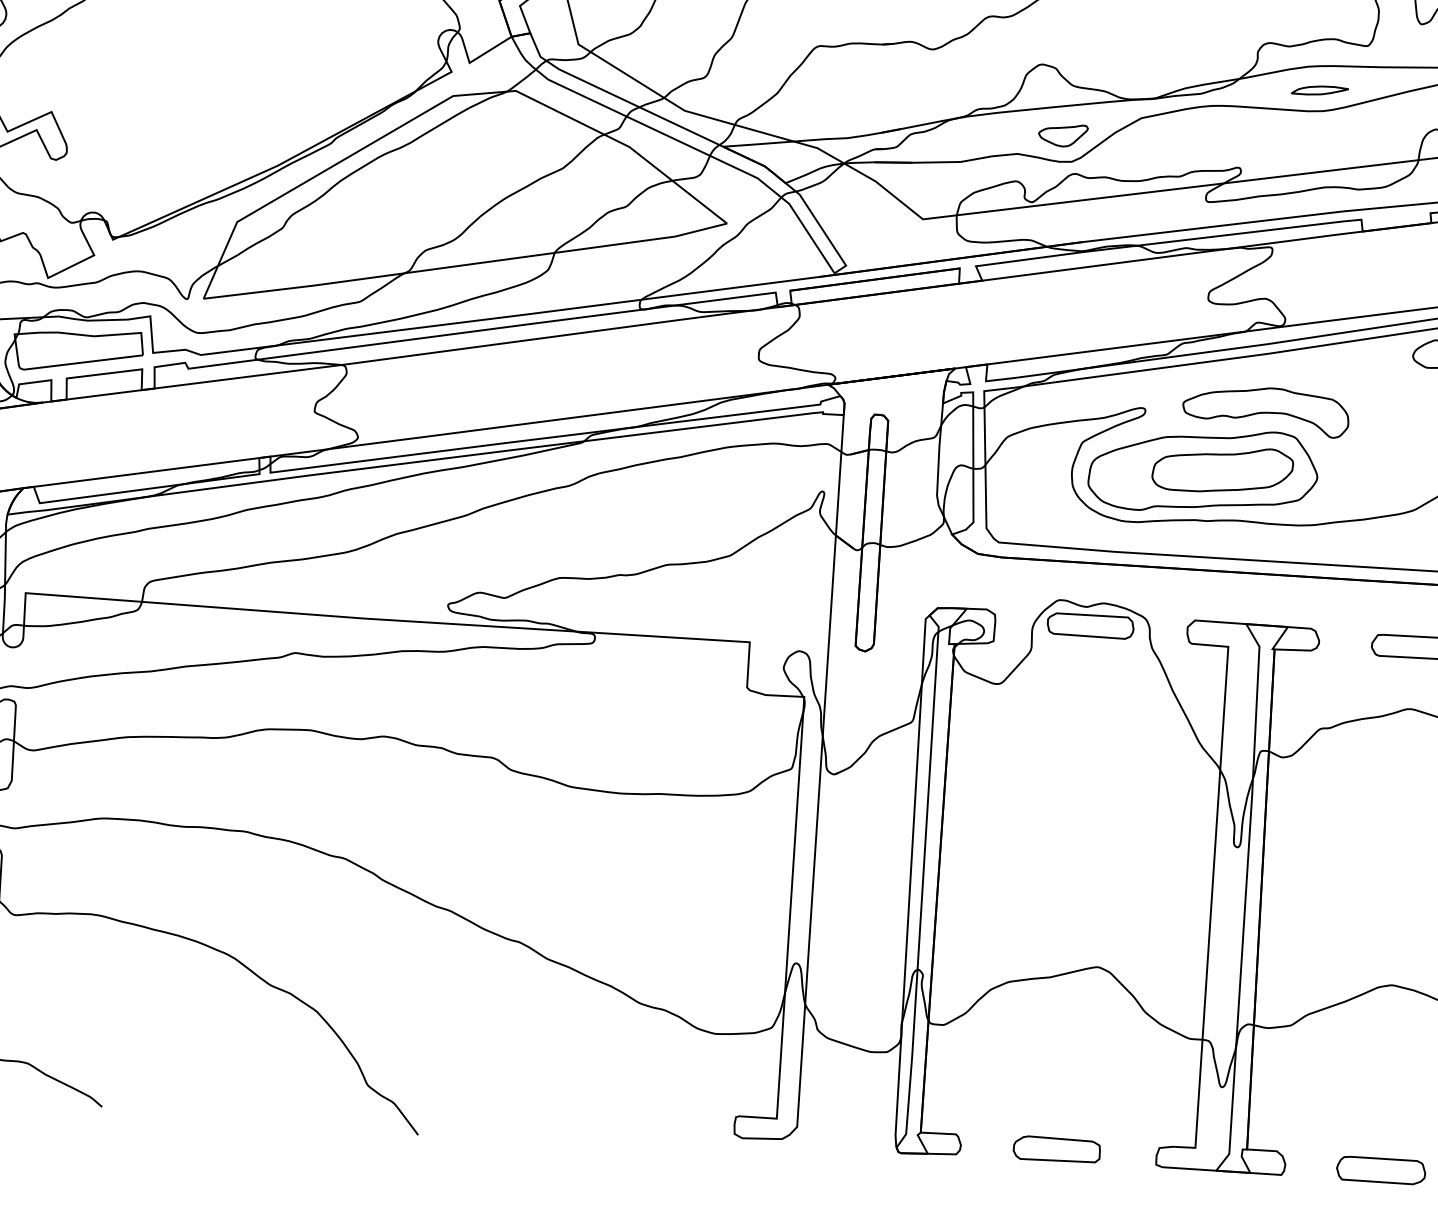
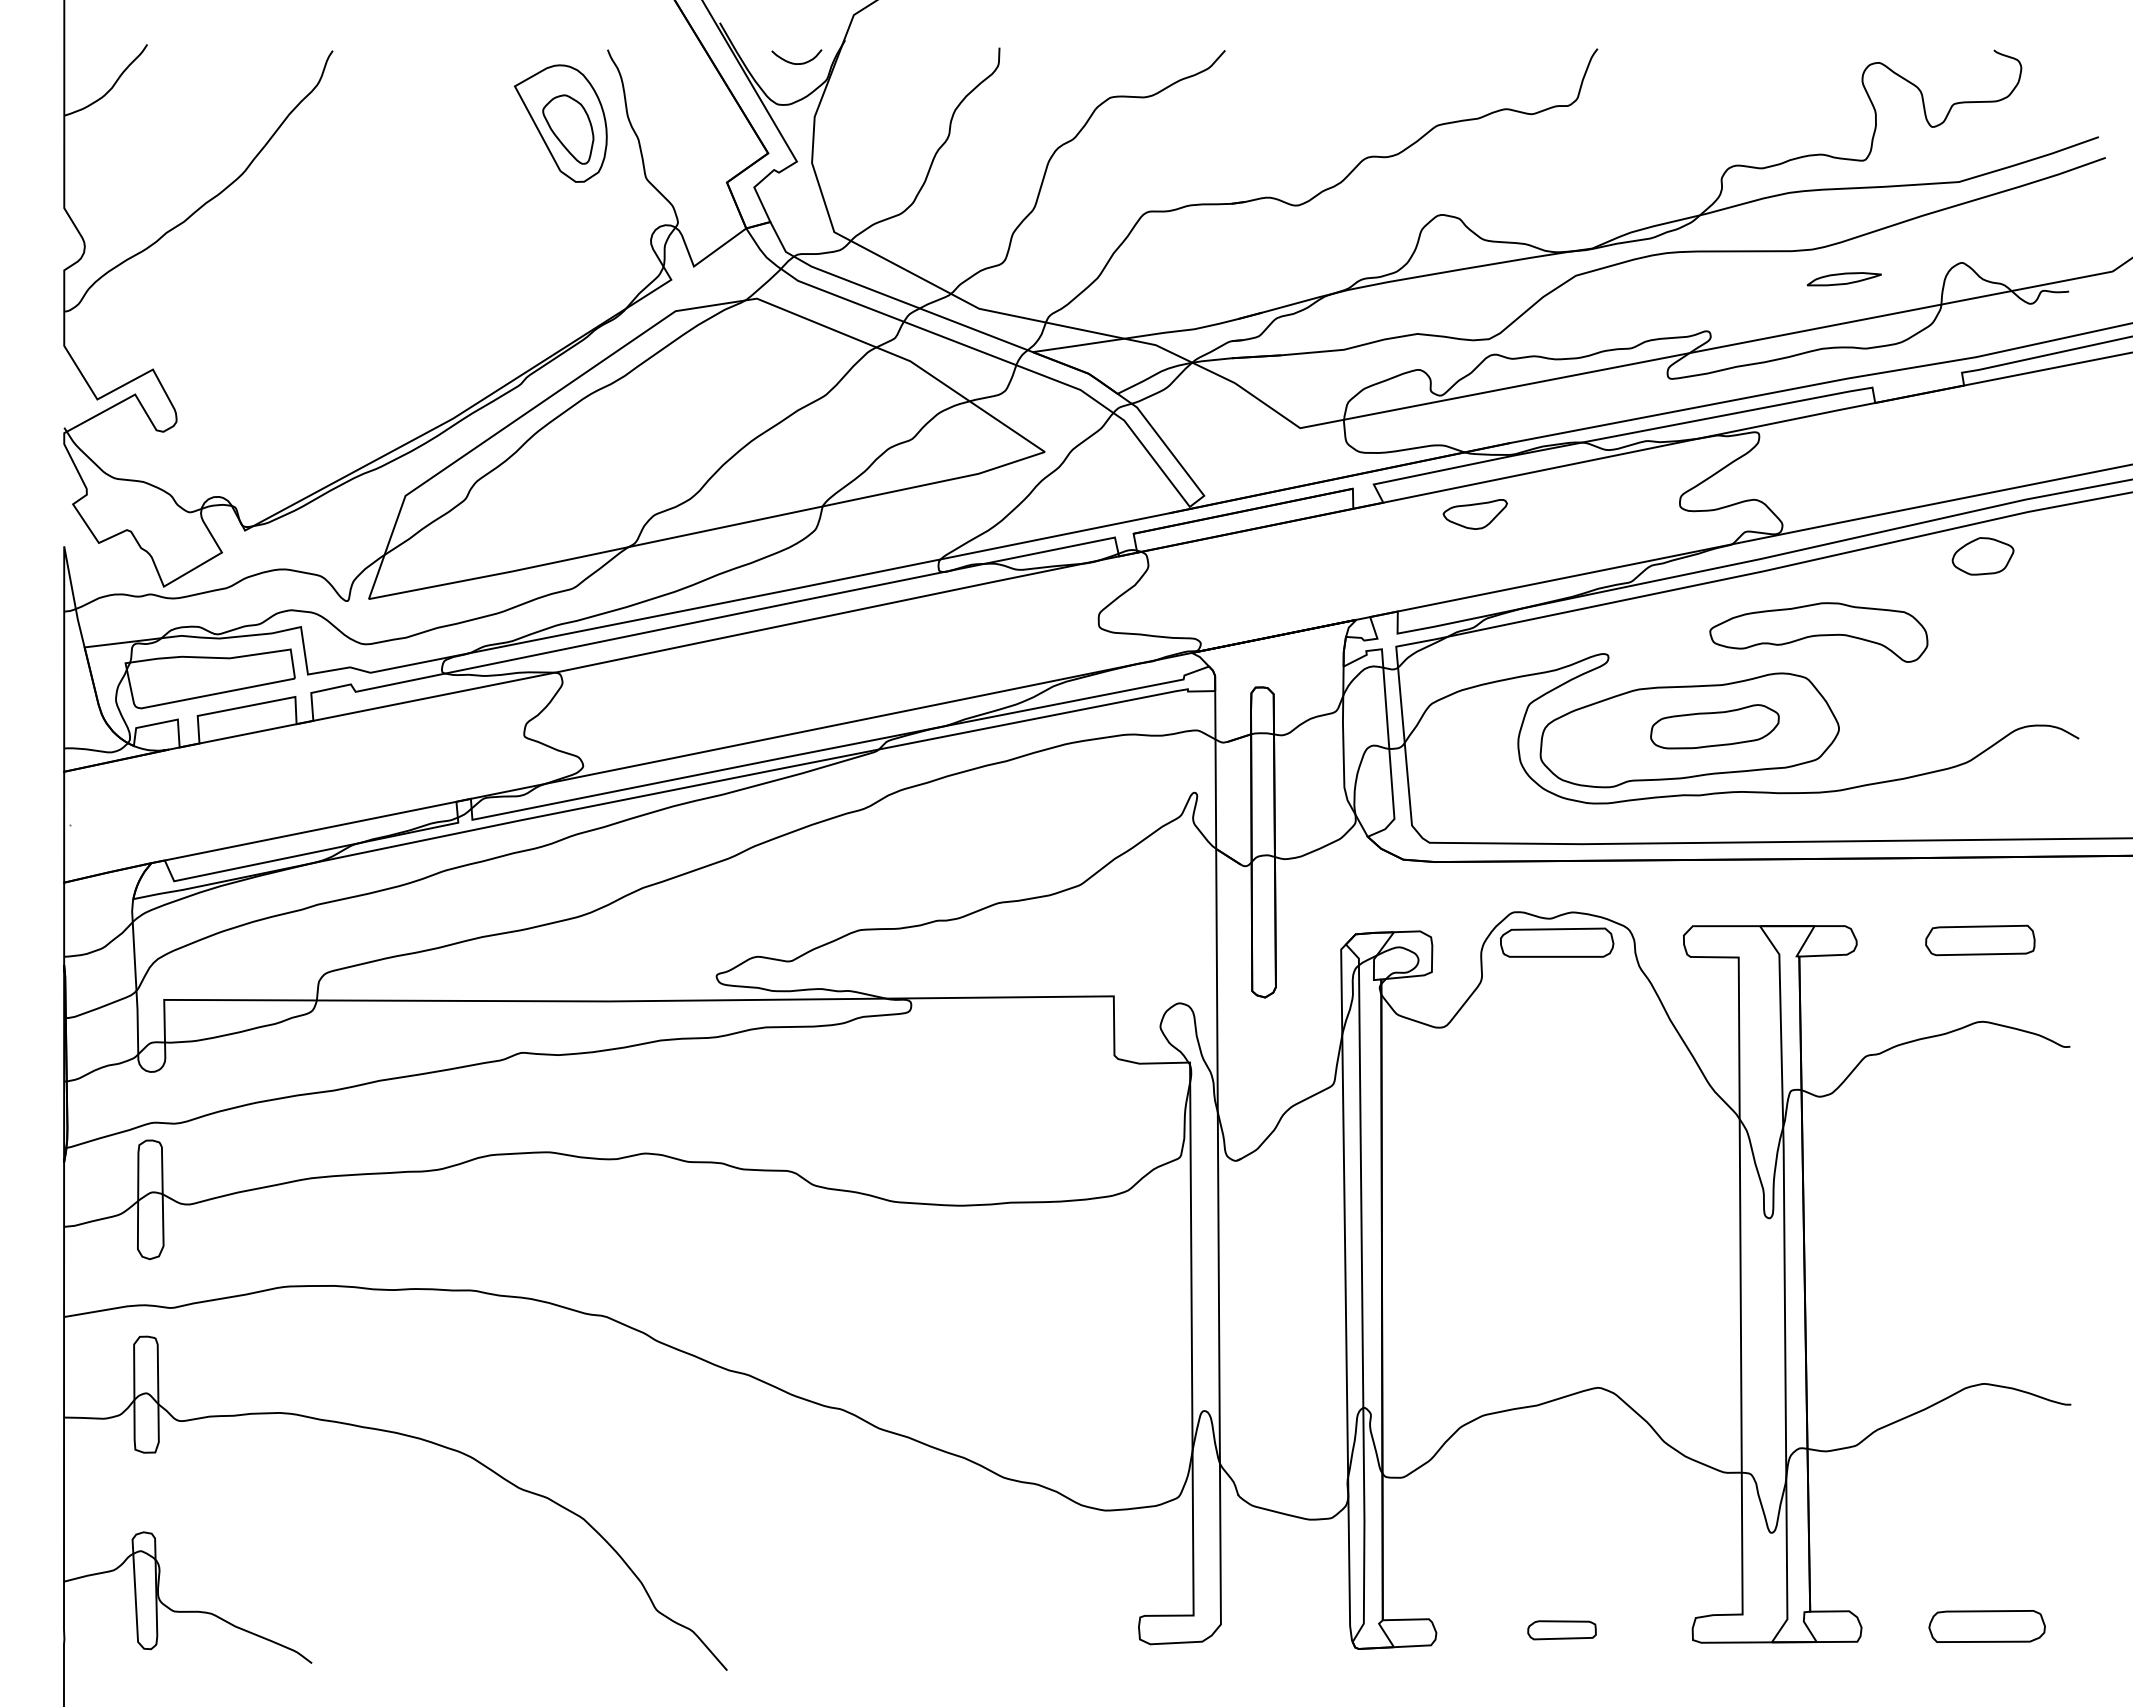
part: (1319, 90) -> (1843, 279), moved
part: (1062, 135) -> (1474, 514), moved
part: (1265, 410) -> (1818, 632), moved
part: (1222, 469) -> (1714, 726), size x0.7
part: (1056, 1150) -> (1561, 1630), size x0.6

